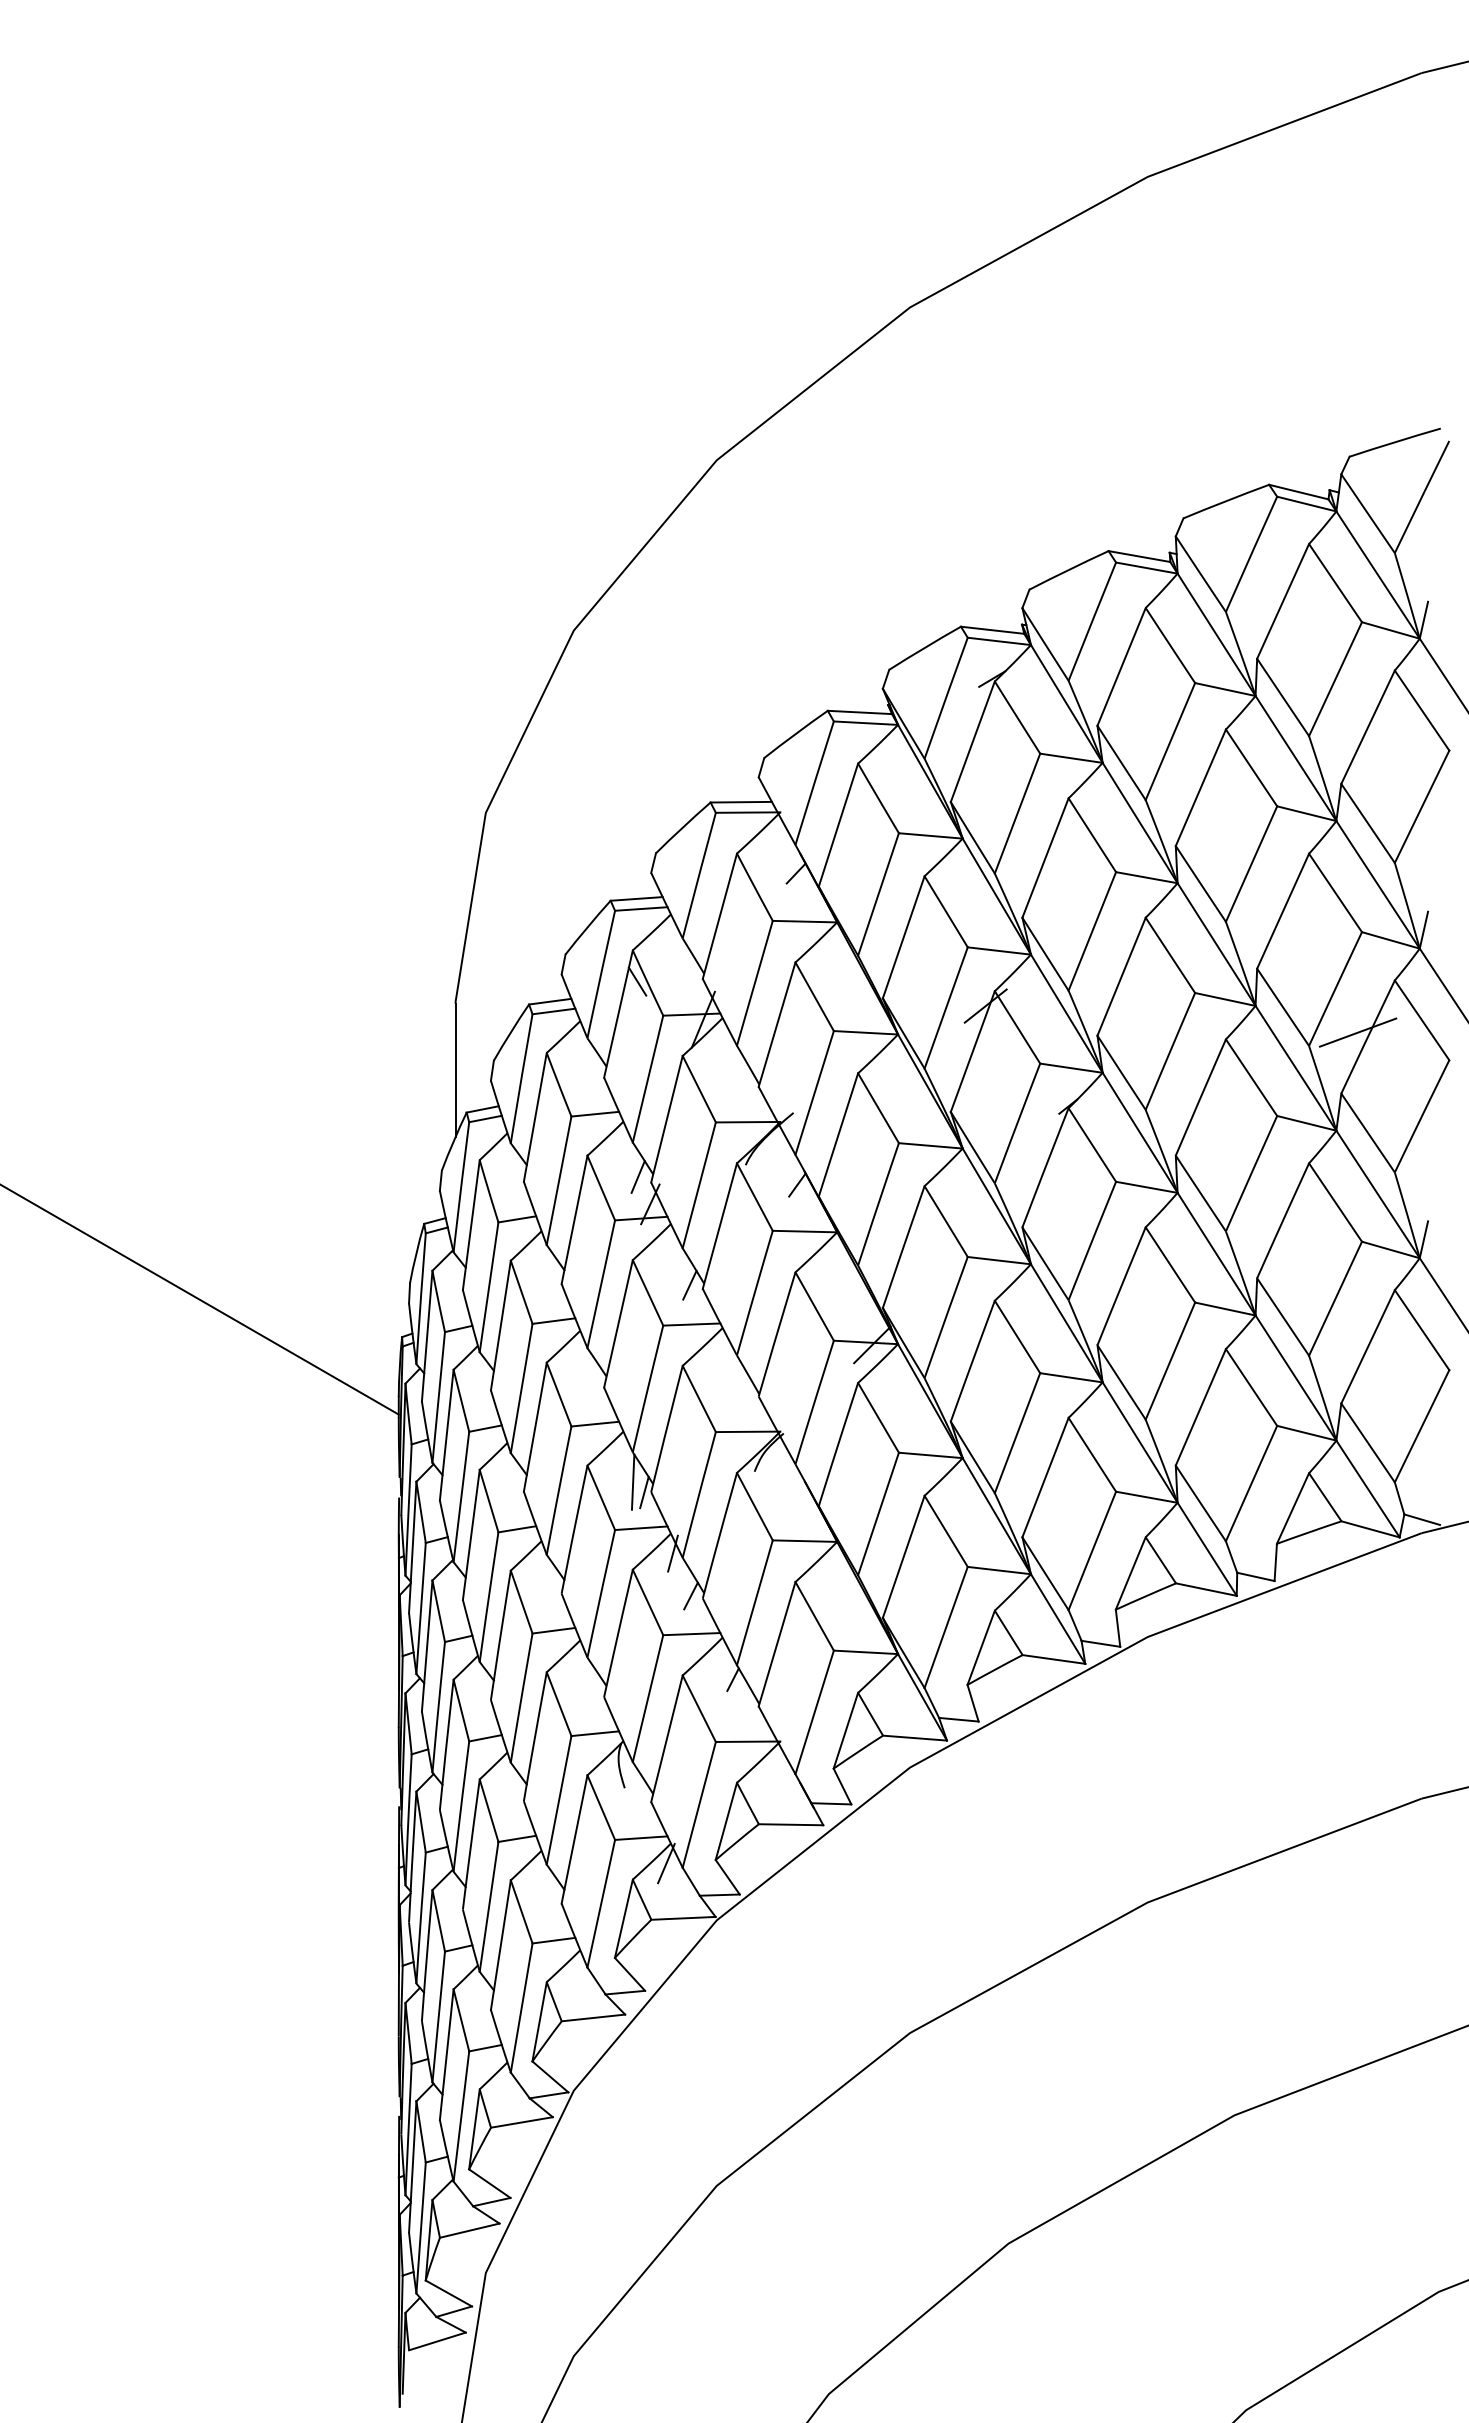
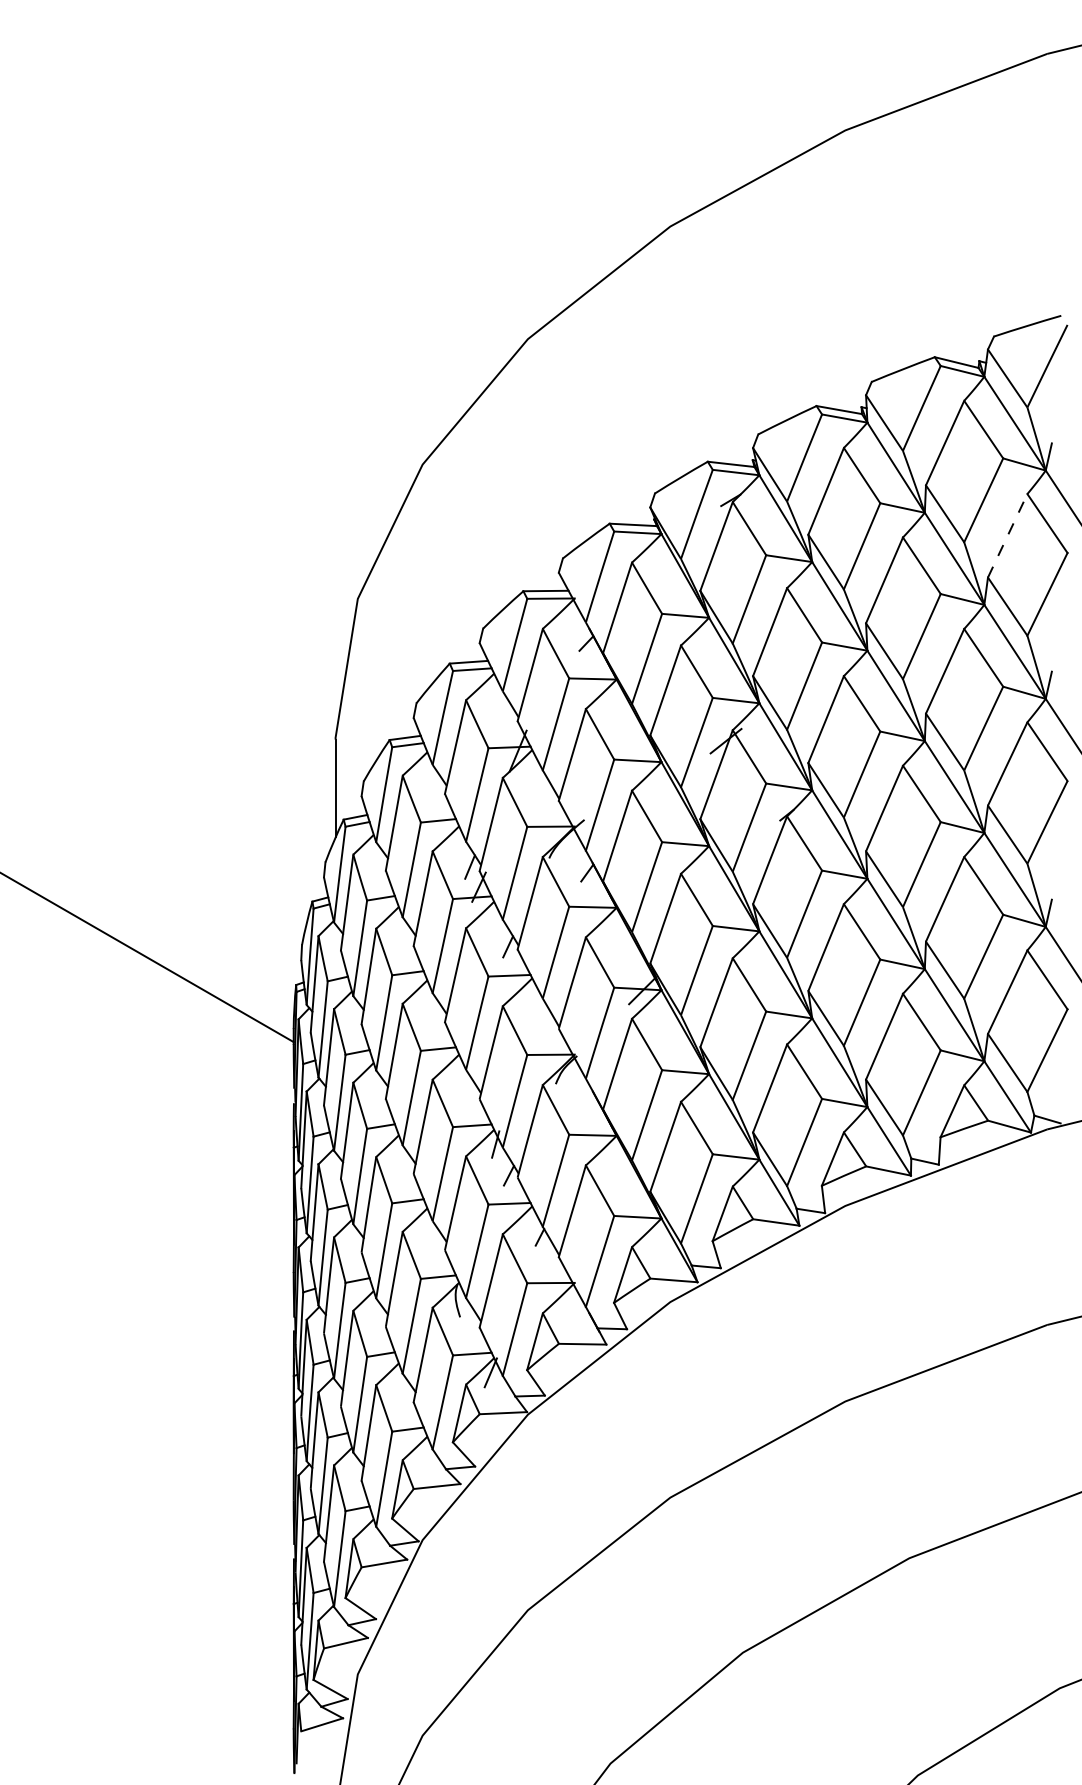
line: (1368, 727) -> (1008, 535), solid -> dashed
line: (637, 981) -> (469, 723), removed
line: (1357, 1032) -> (999, 760), removed
line: (632, 1481) -> (465, 1091), removed
line: (644, 1492) -> (474, 1099), removed

